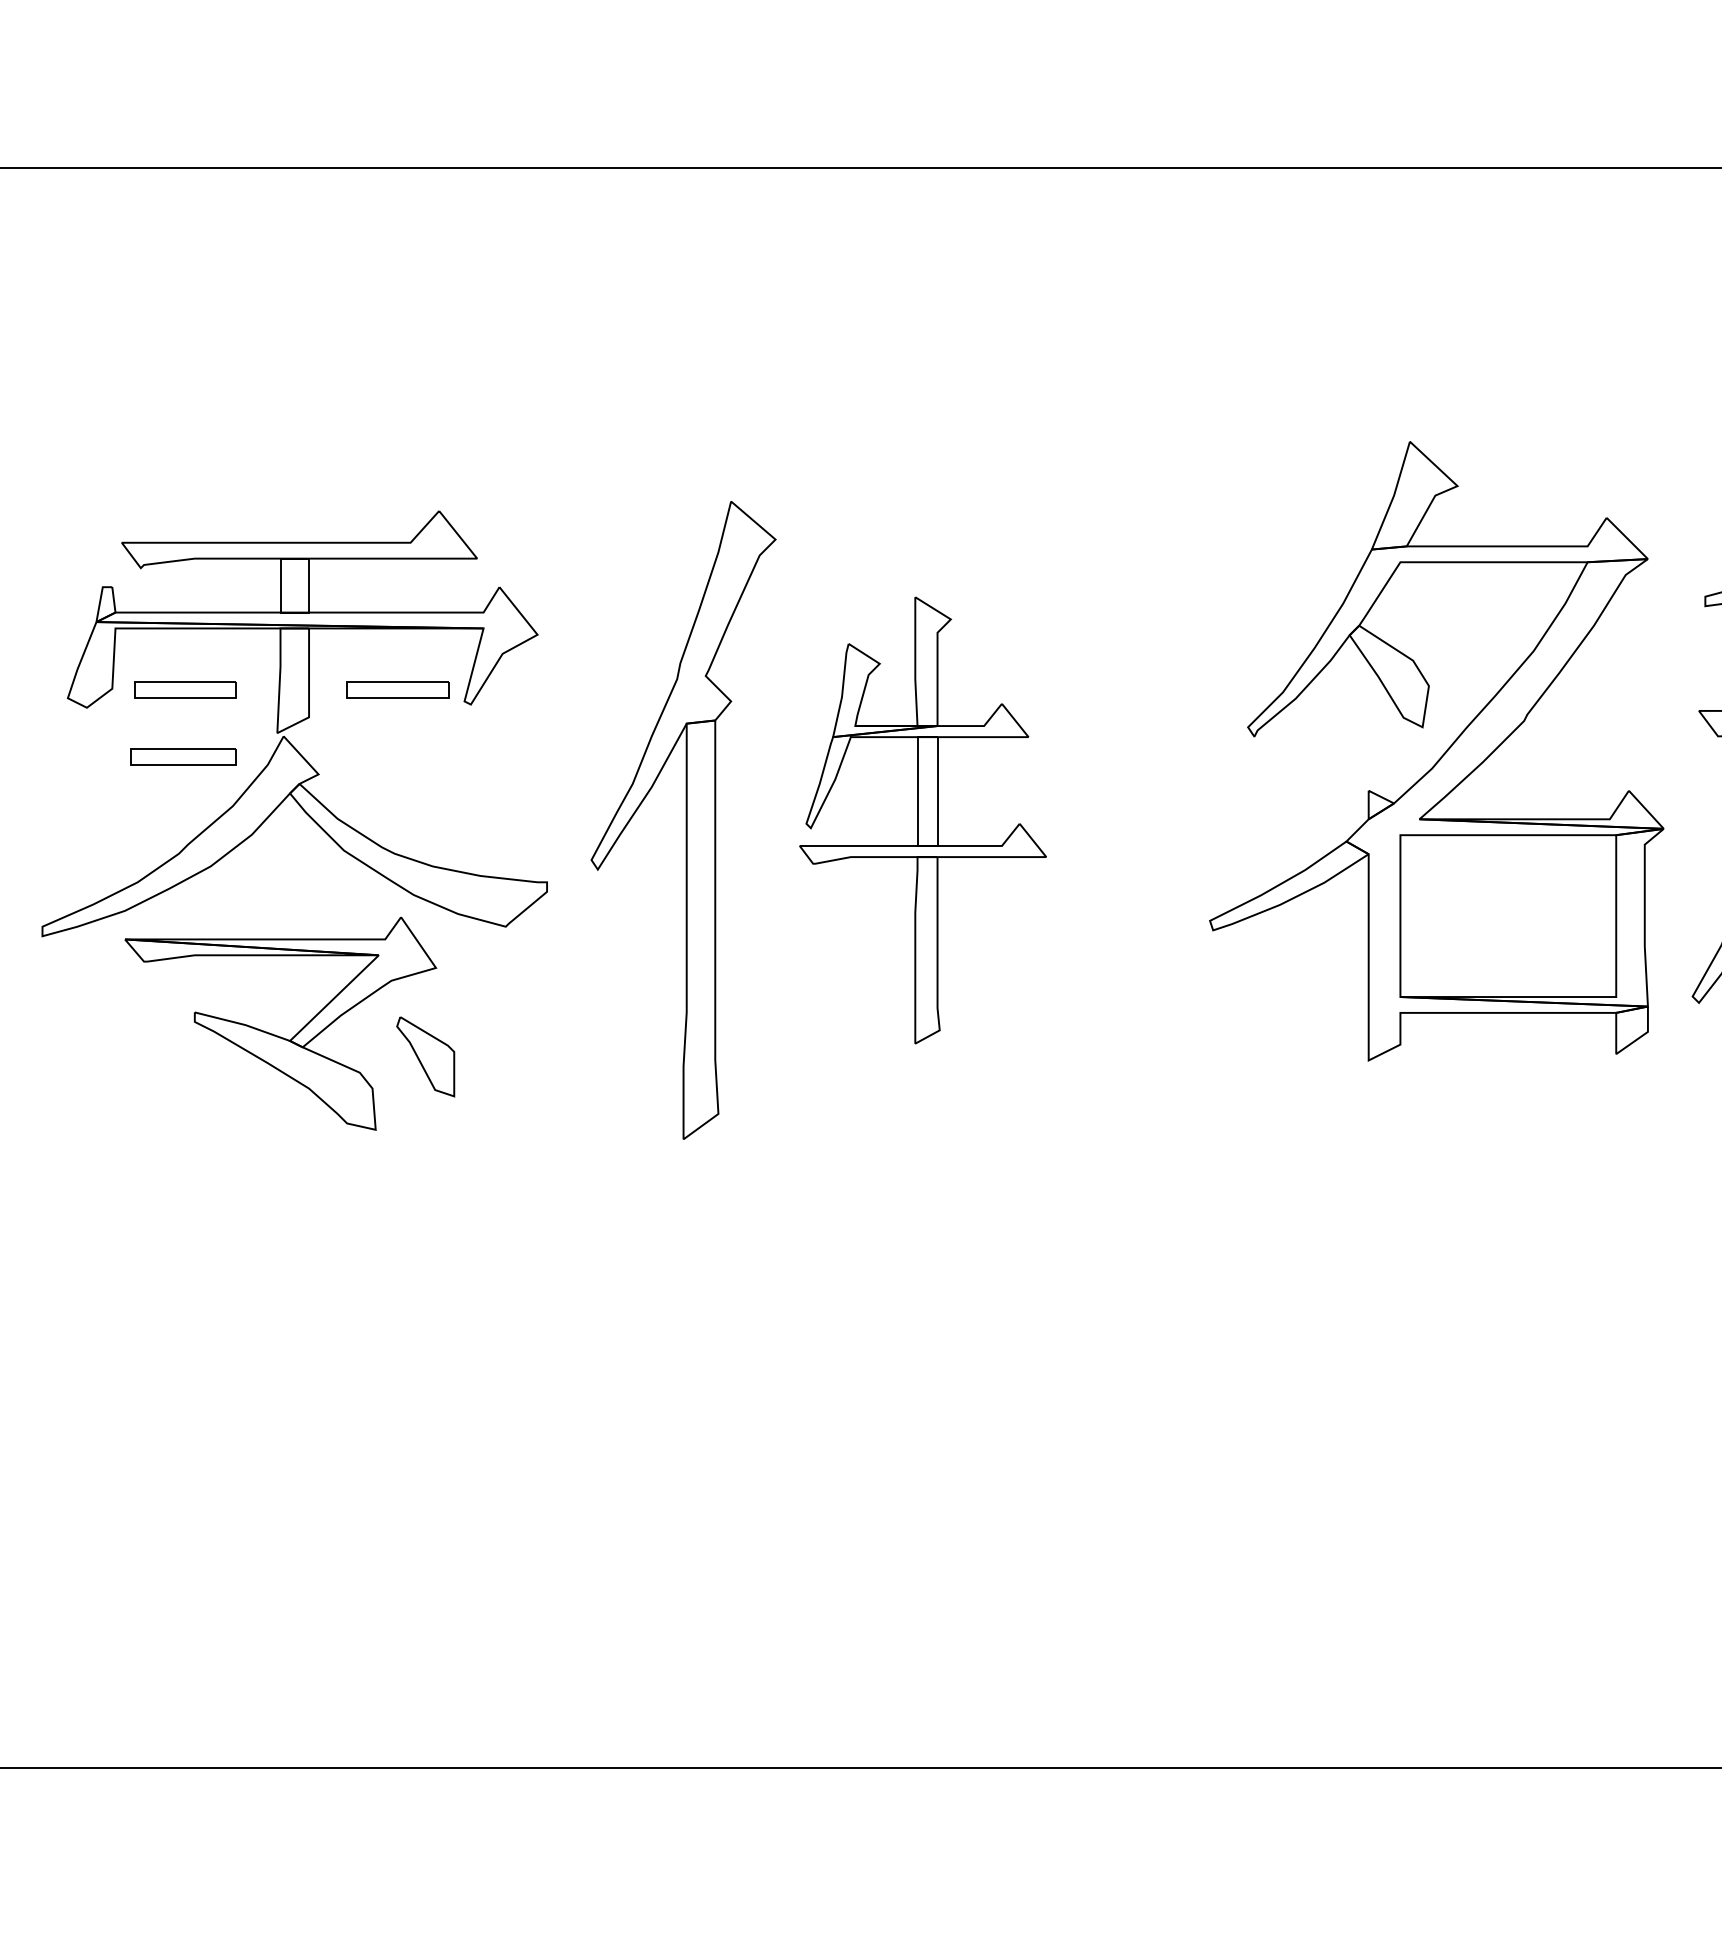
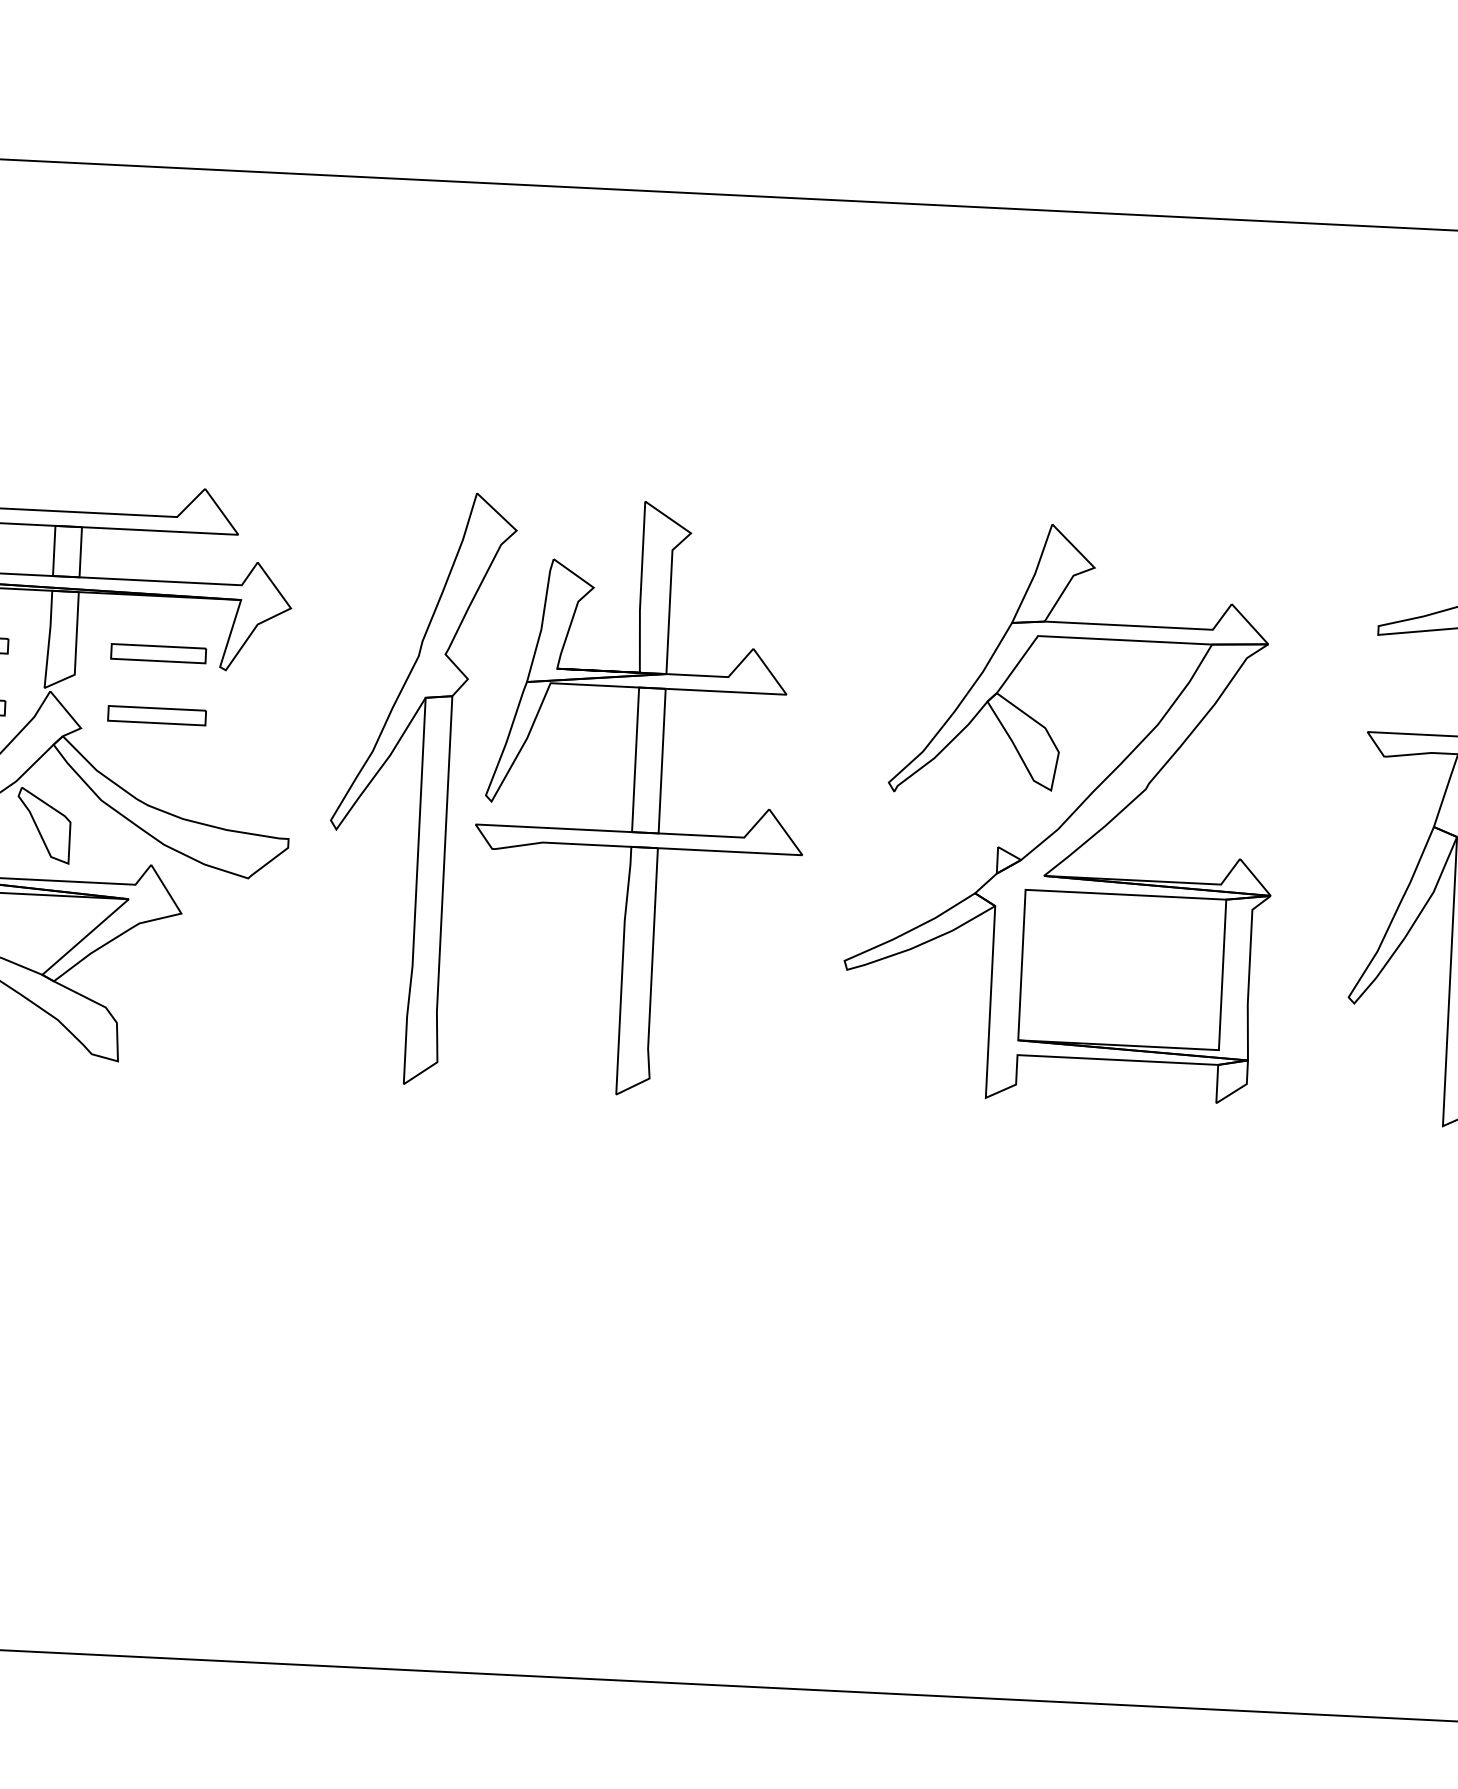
part: (1441, 755) -> (1067, 817), moved
part: (399, 756) -> (157, 715), added
part: (922, 820) -> (640, 798), size x1.43
part: (425, 1056) -> (43, 825), moved

